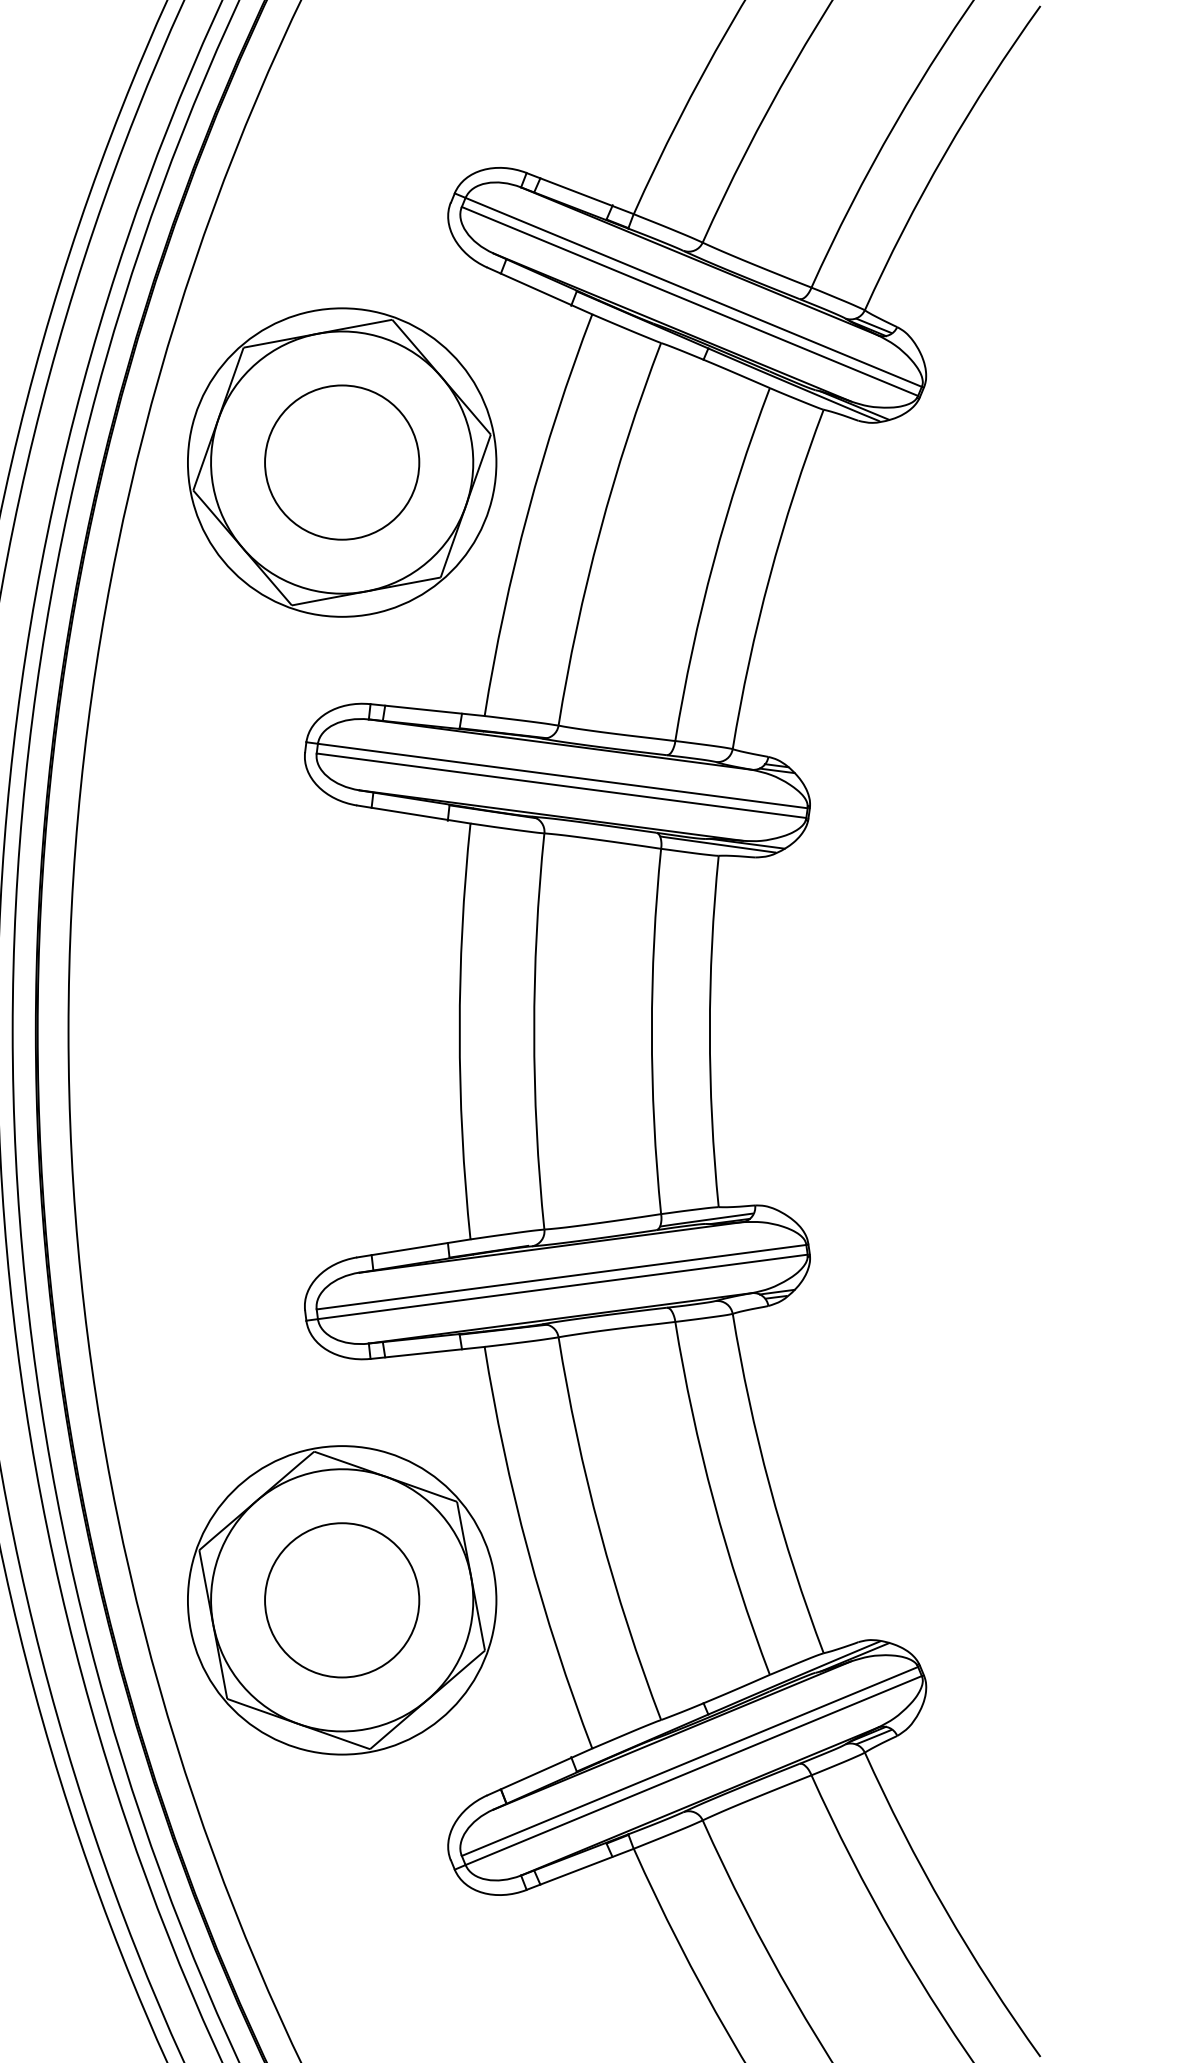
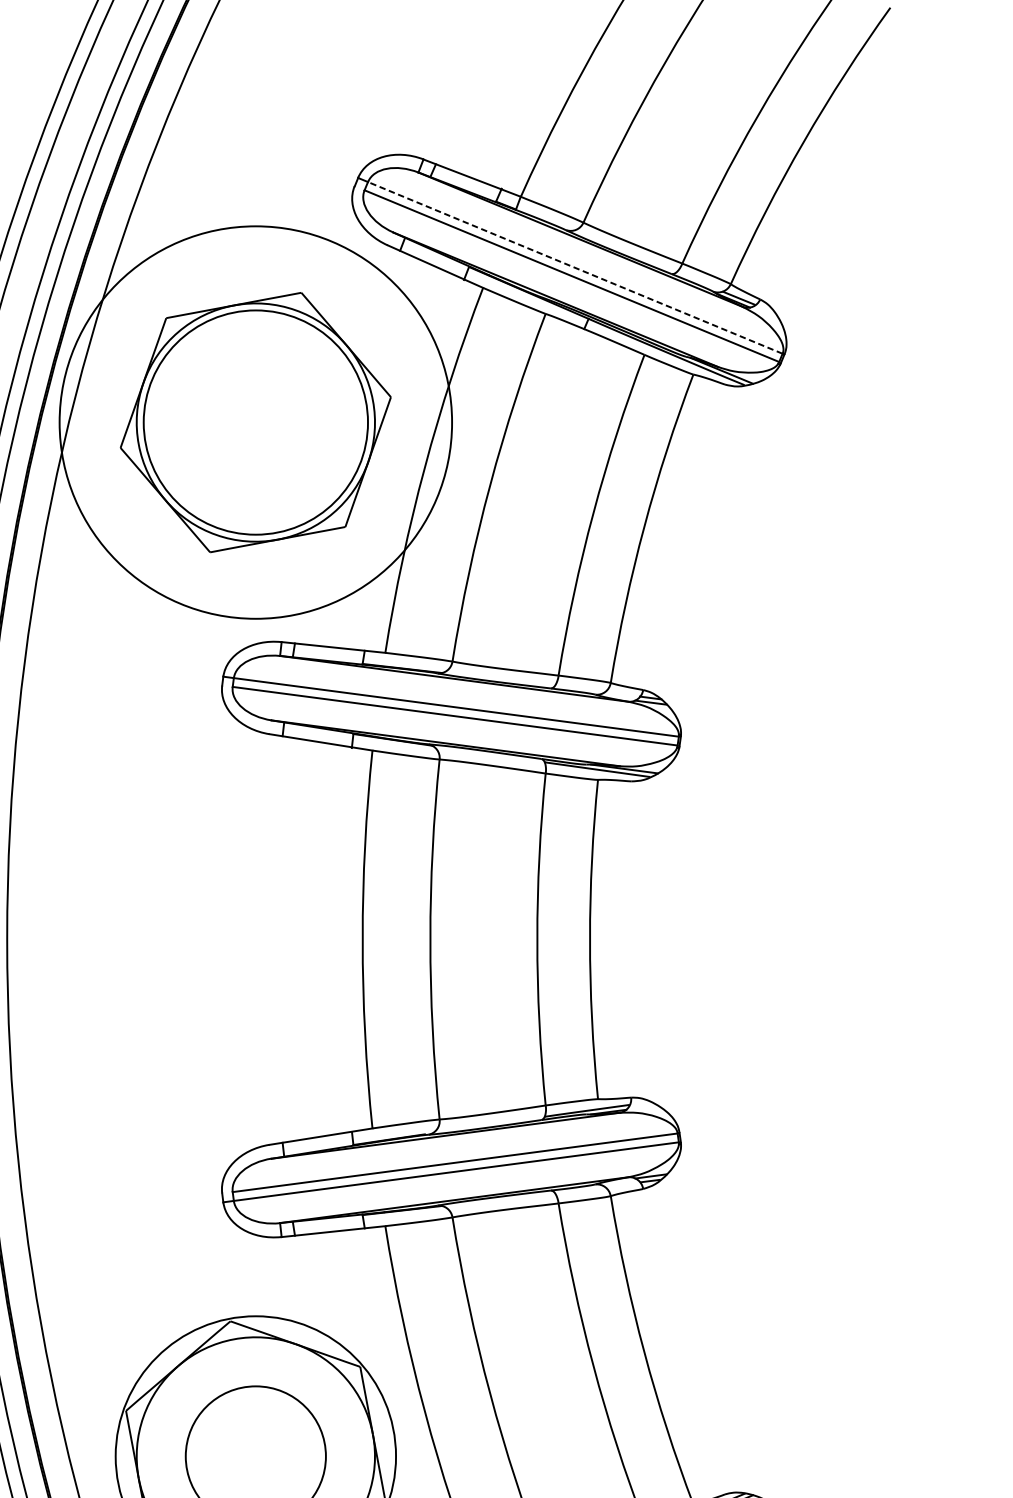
line: (693, 292) -> (575, 268), solid -> dashed
circle: (341, 462) -> (255, 422), size x1.4
circle: (342, 462) -> (256, 422), size x1.6

